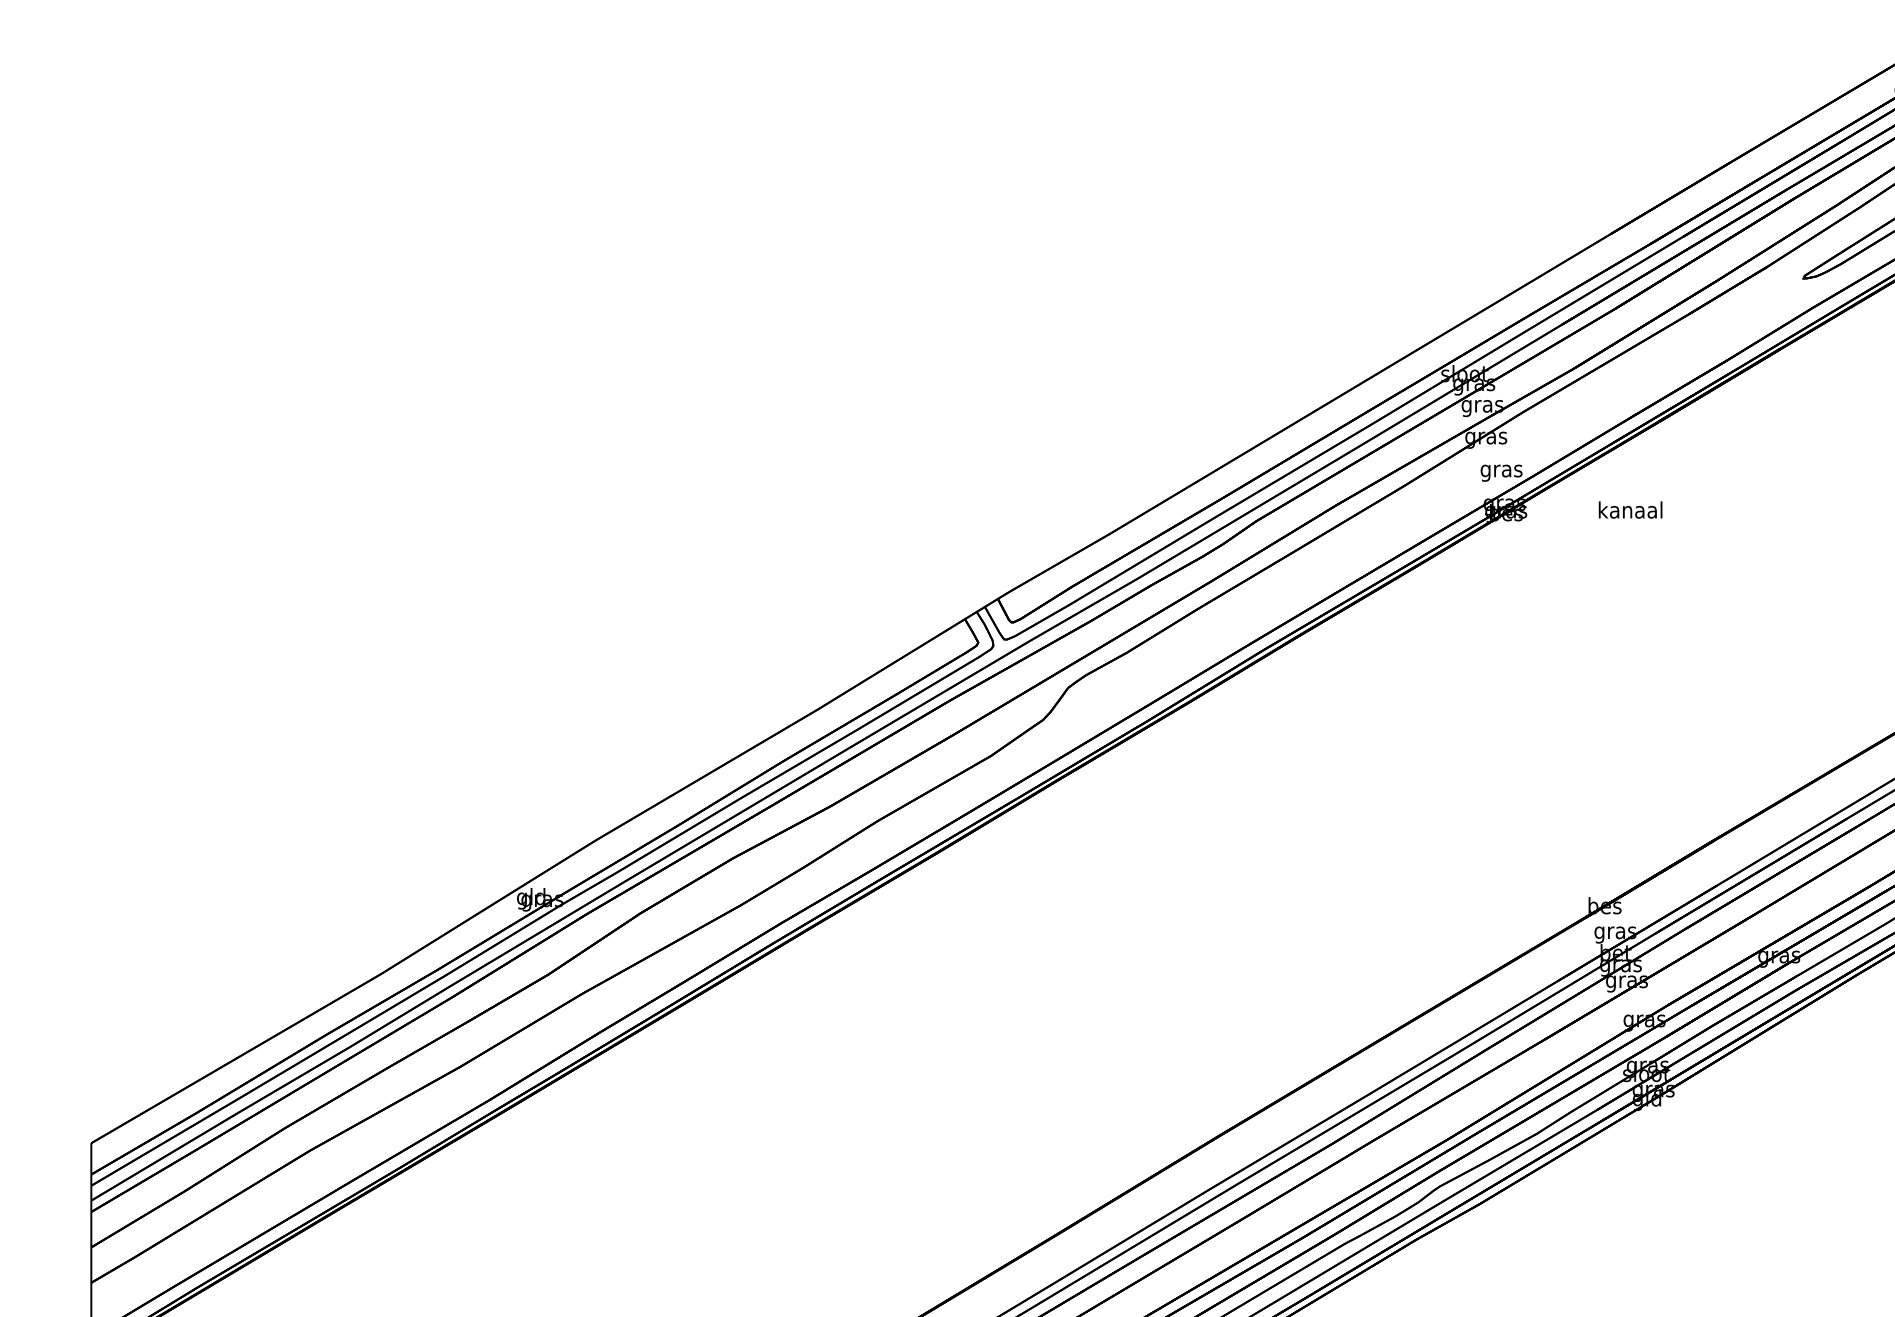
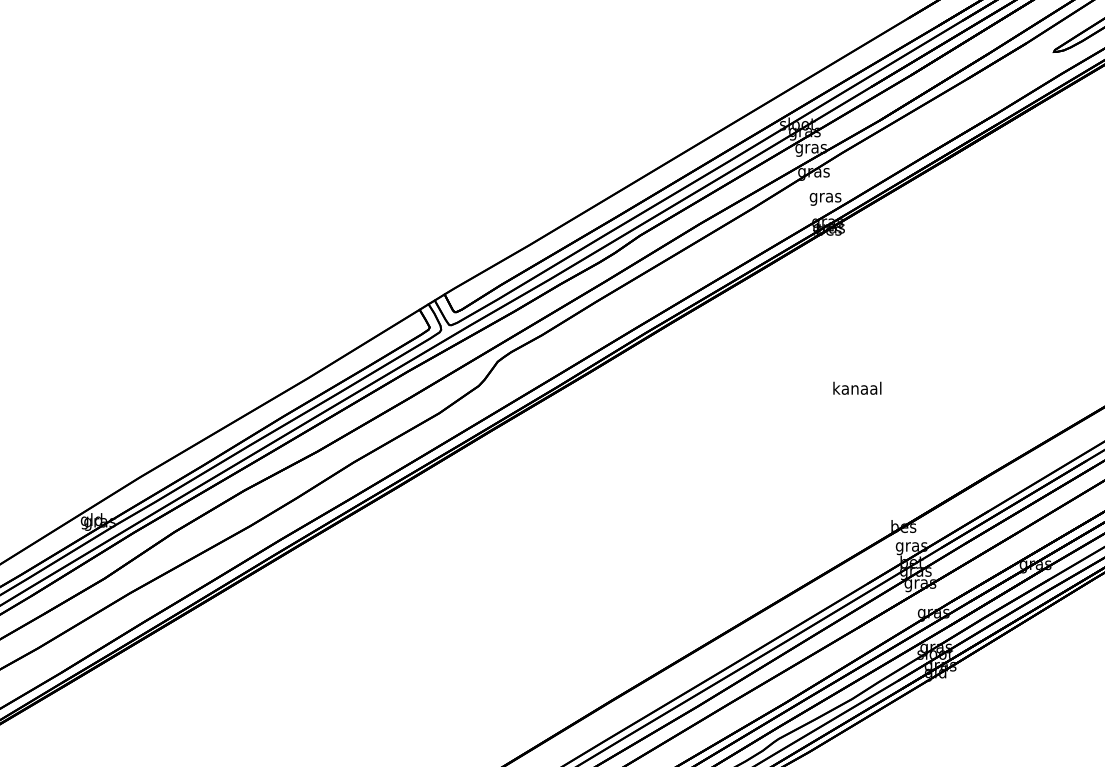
text: (1630, 509) -> (857, 387), moved

